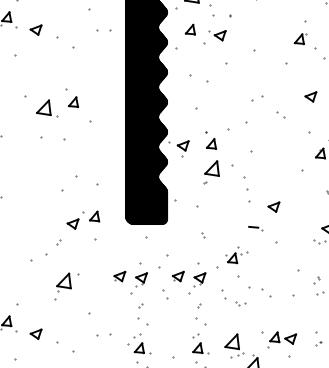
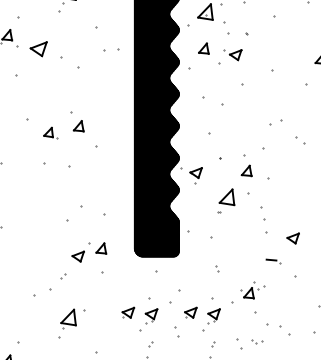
part: (35, 29) -> (38, 48), size x1.4
part: (47, 108) -> (50, 132), size x0.6
part: (211, 143) -> (246, 170), moved
part: (223, 294) -> (239, 343), moved

